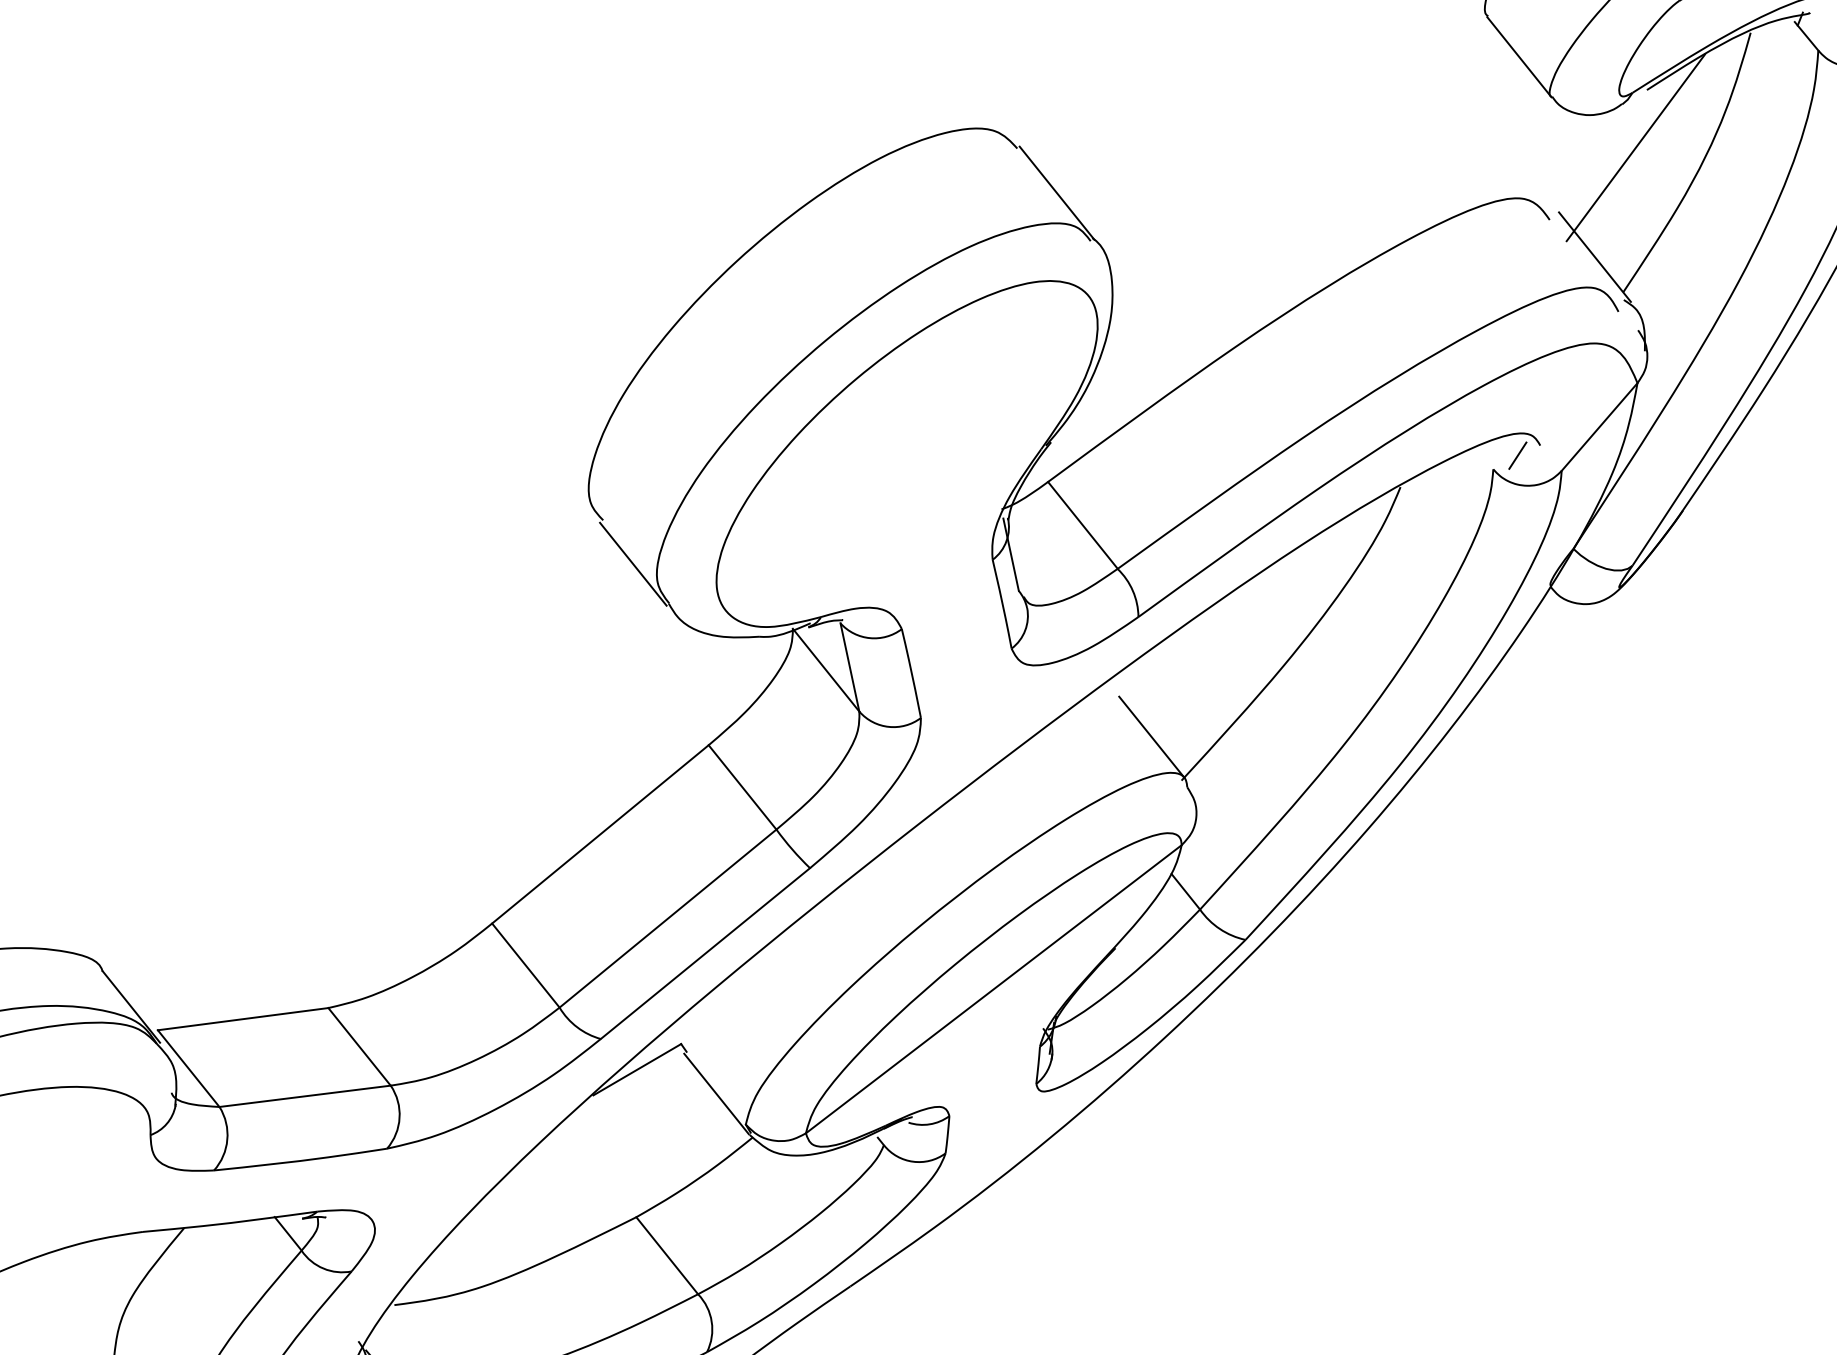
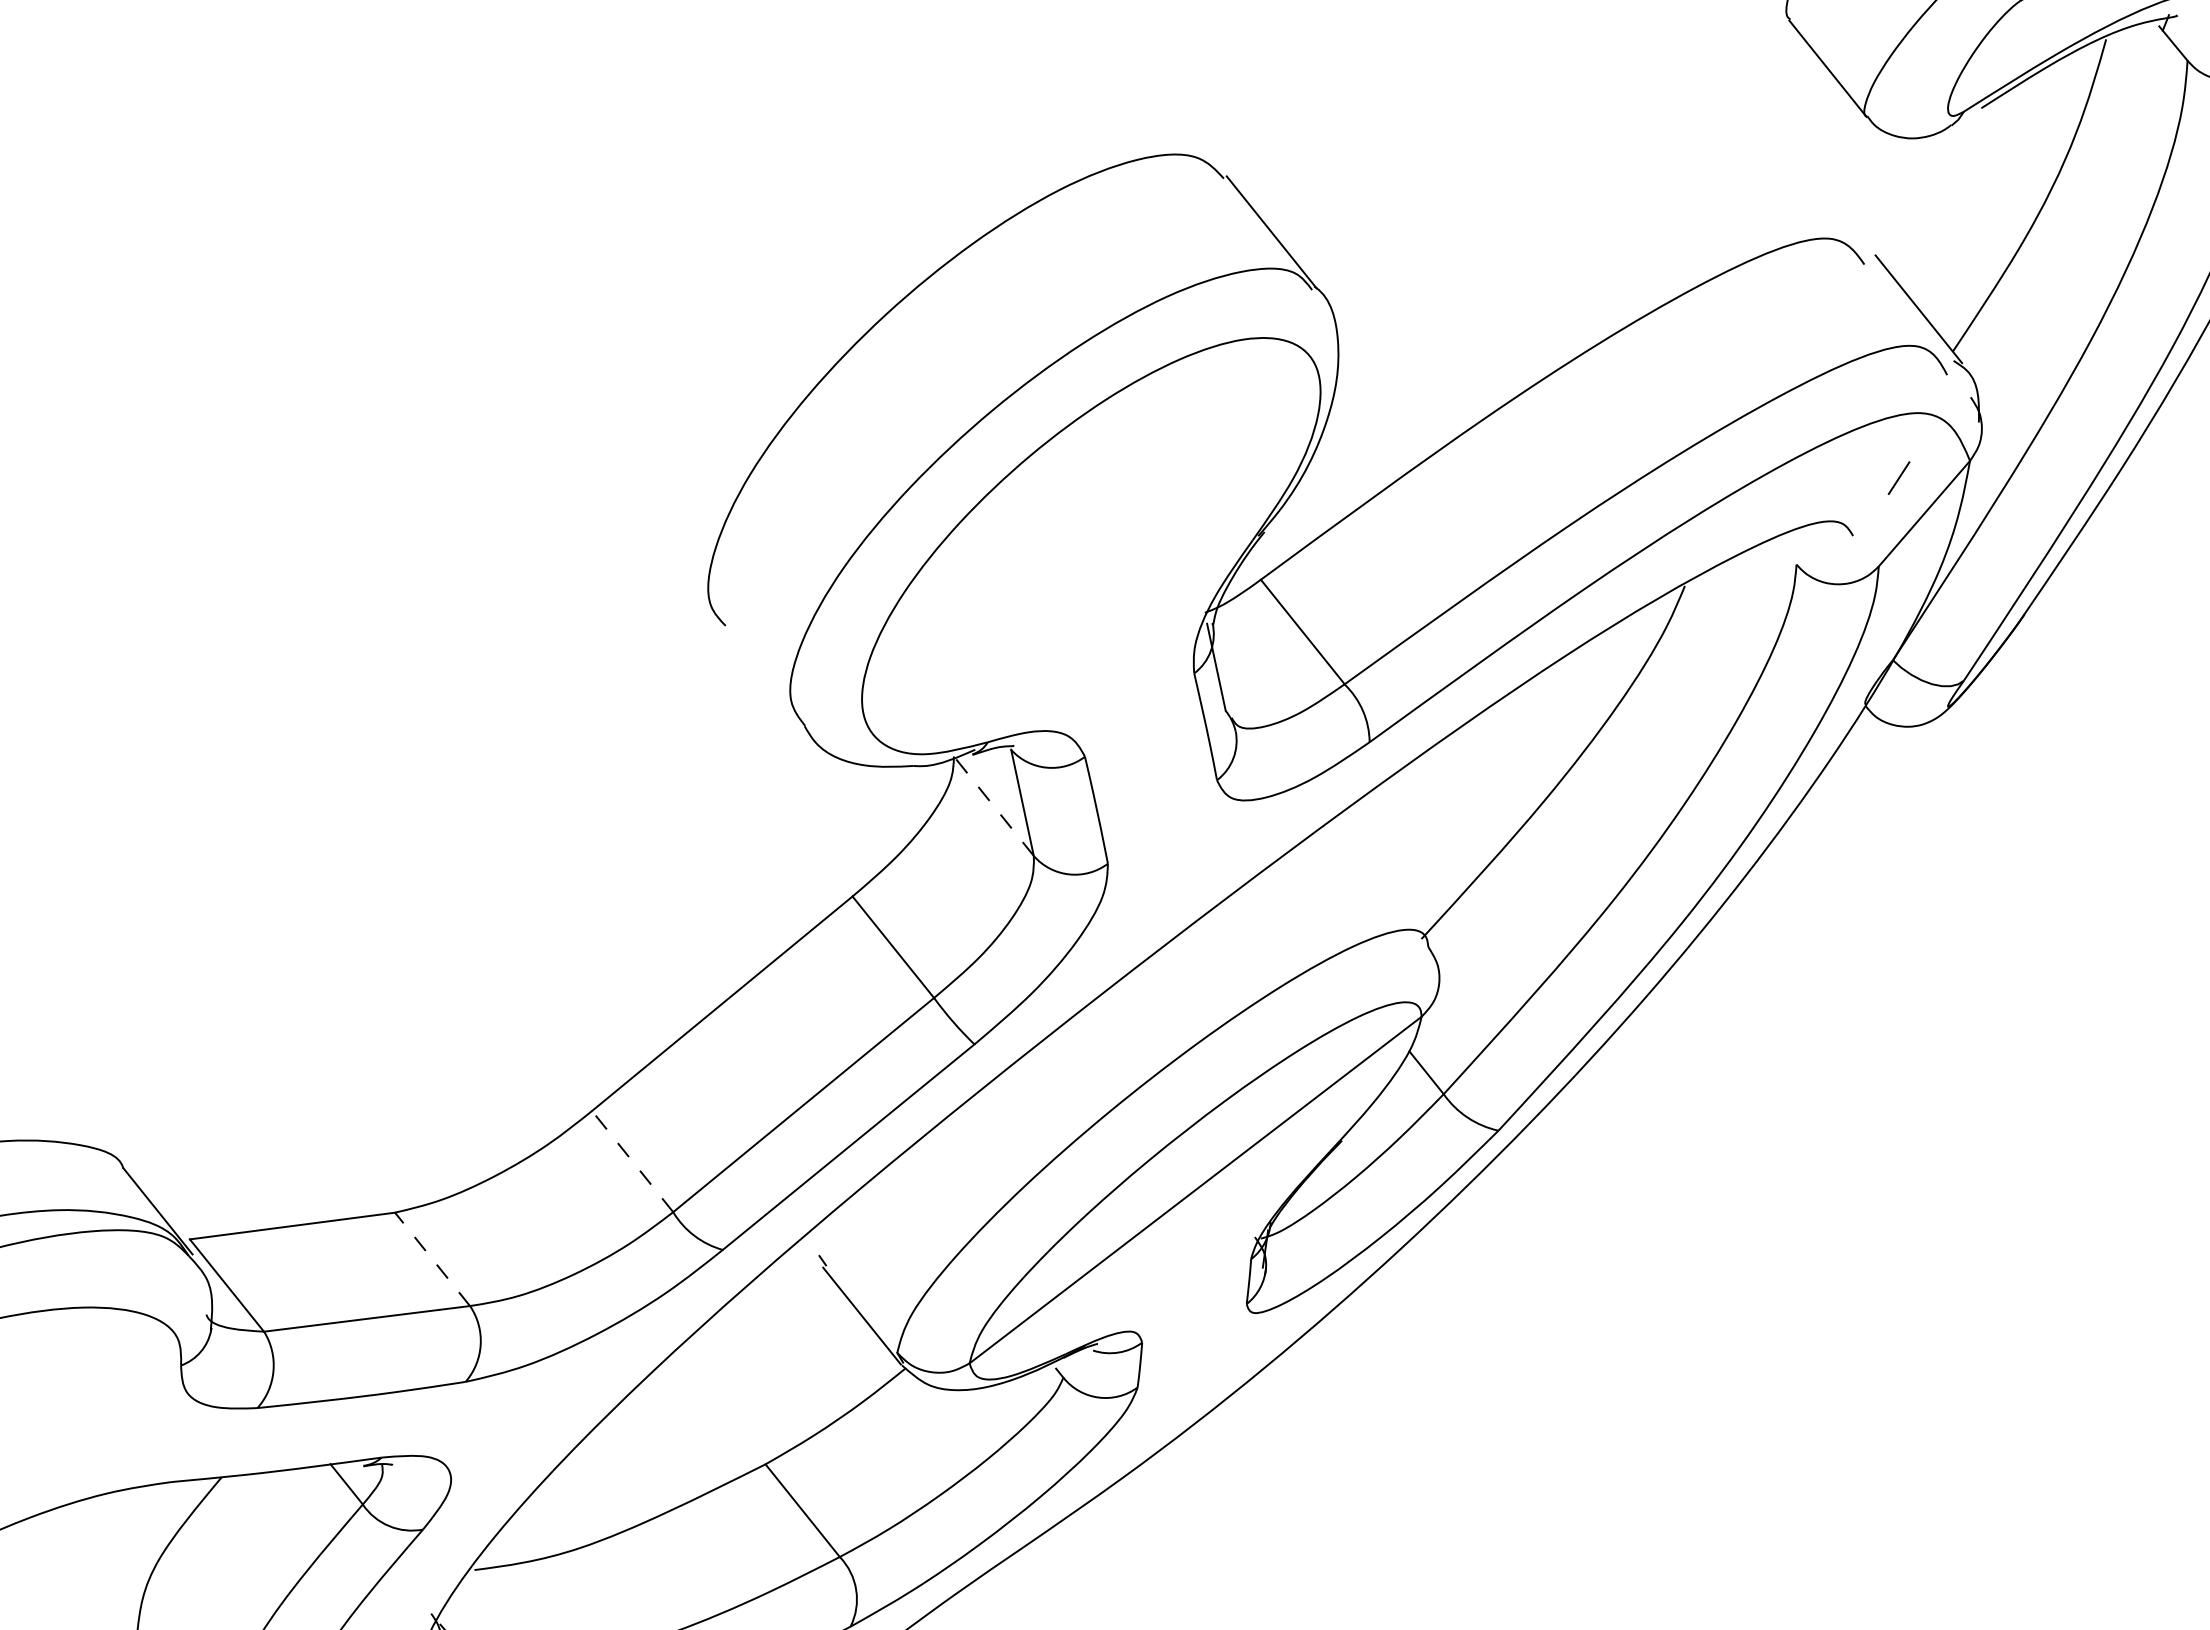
line: (1635, 147) -> (1967, 177), removed
line: (1517, 455) -> (1898, 477), moved
line: (632, 564) -> (761, 678), removed
line: (825, 670) -> (993, 806), solid -> dashed
line: (1151, 736) -> (1385, 886), removed
line: (525, 965) -> (632, 1161), solid -> dashed
line: (359, 1046) -> (432, 1259), solid -> dashed
line: (637, 1069) -> (766, 1286), removed

